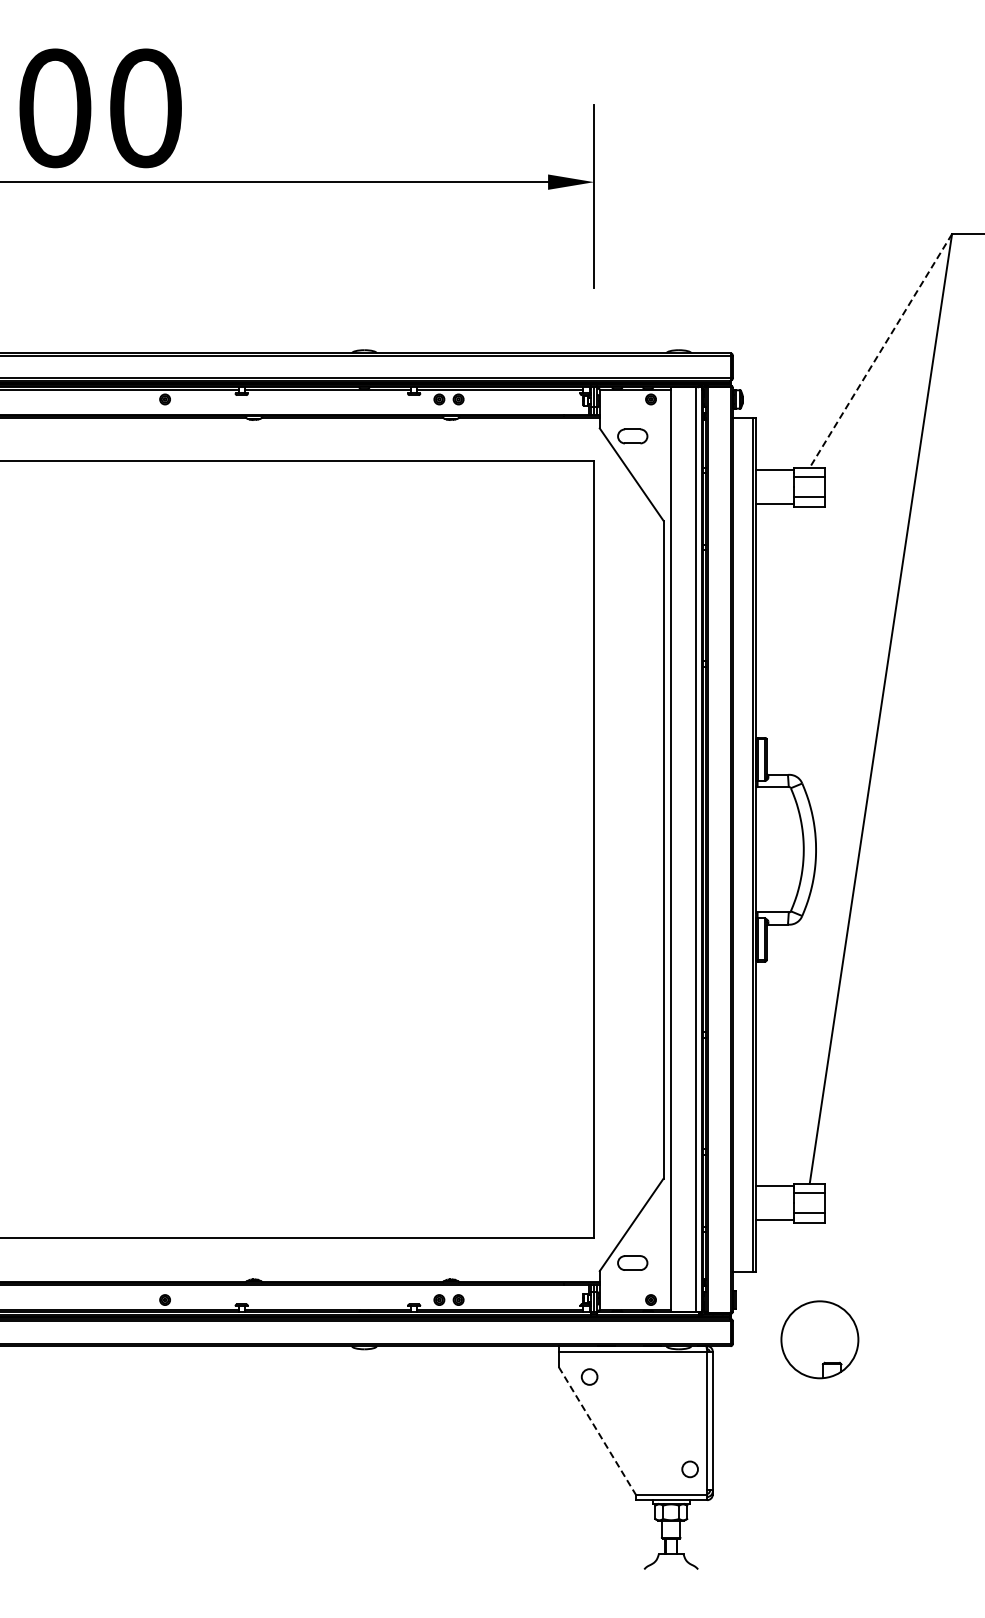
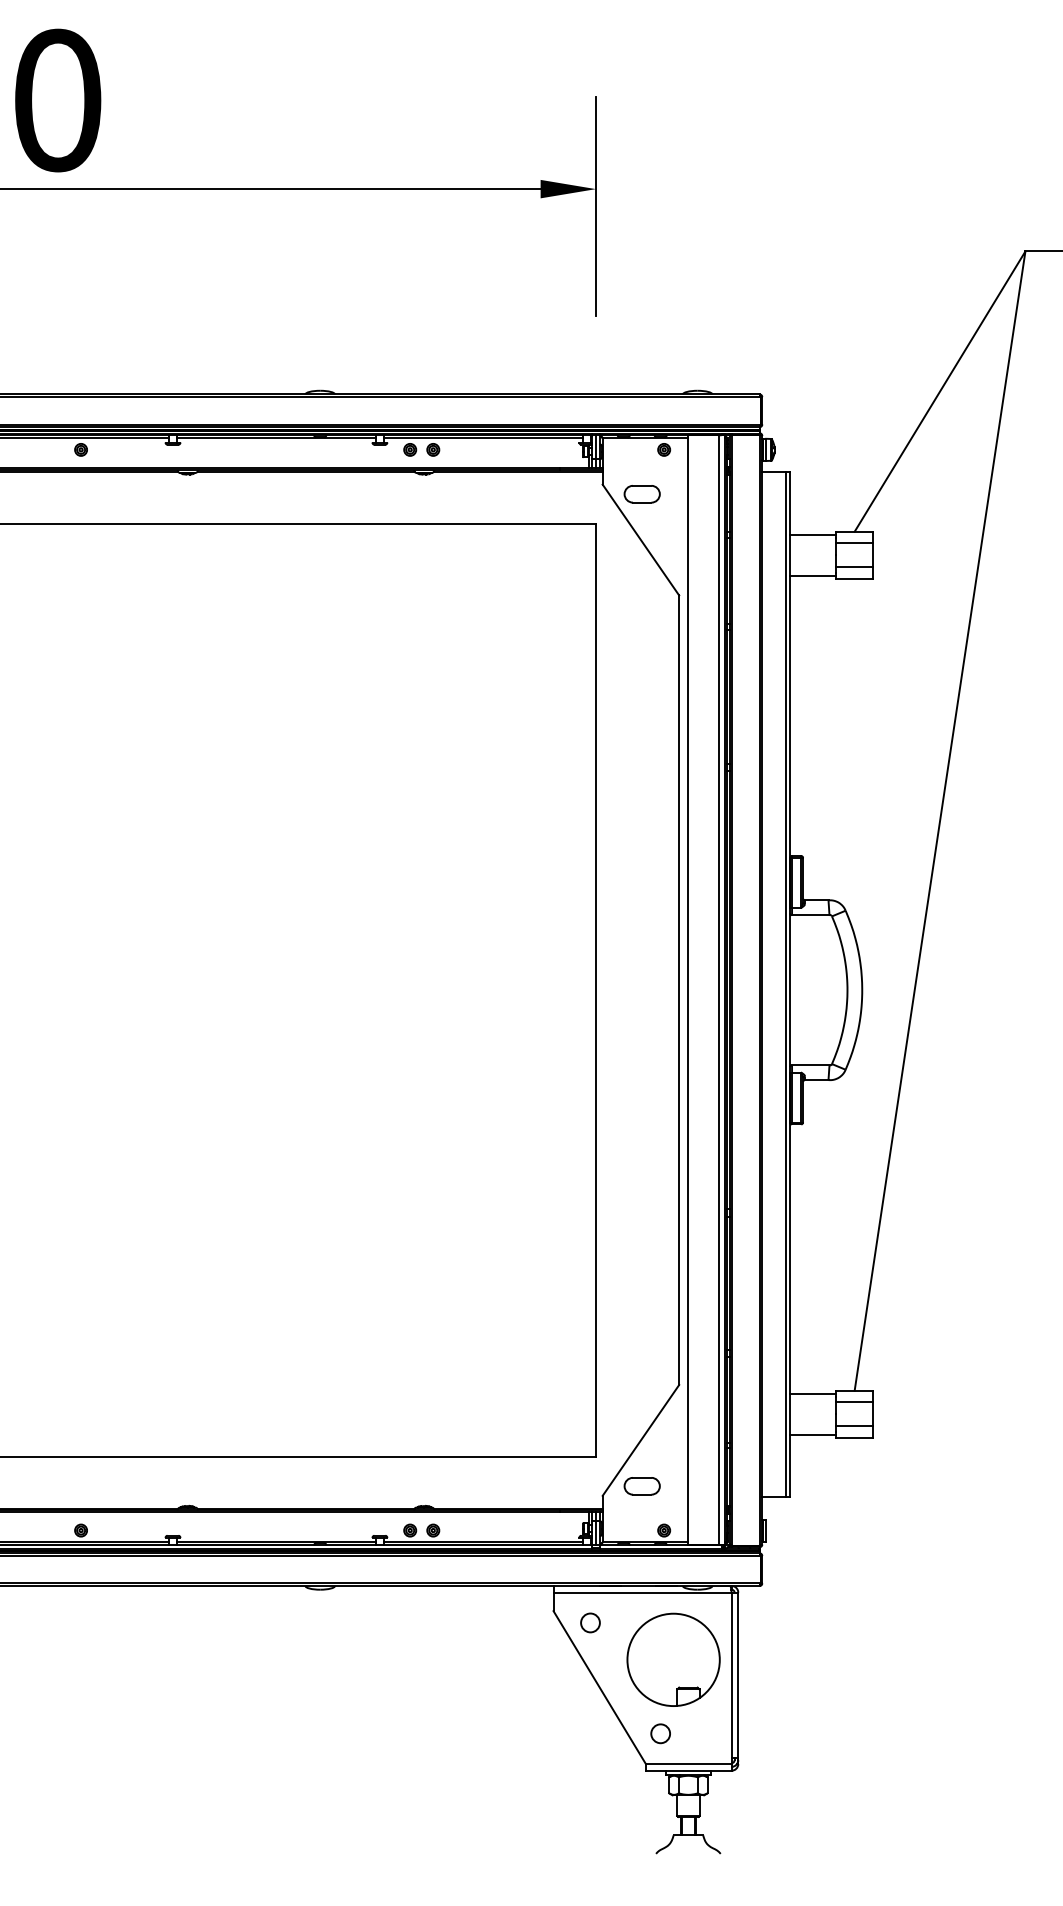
line: (880, 350) -> (939, 391), dashed -> solid
part: (819, 1339) -> (673, 1659), moved
line: (597, 1431) -> (599, 1688), dashed -> solid
circle: (689, 1469) -> (659, 1733), moved

